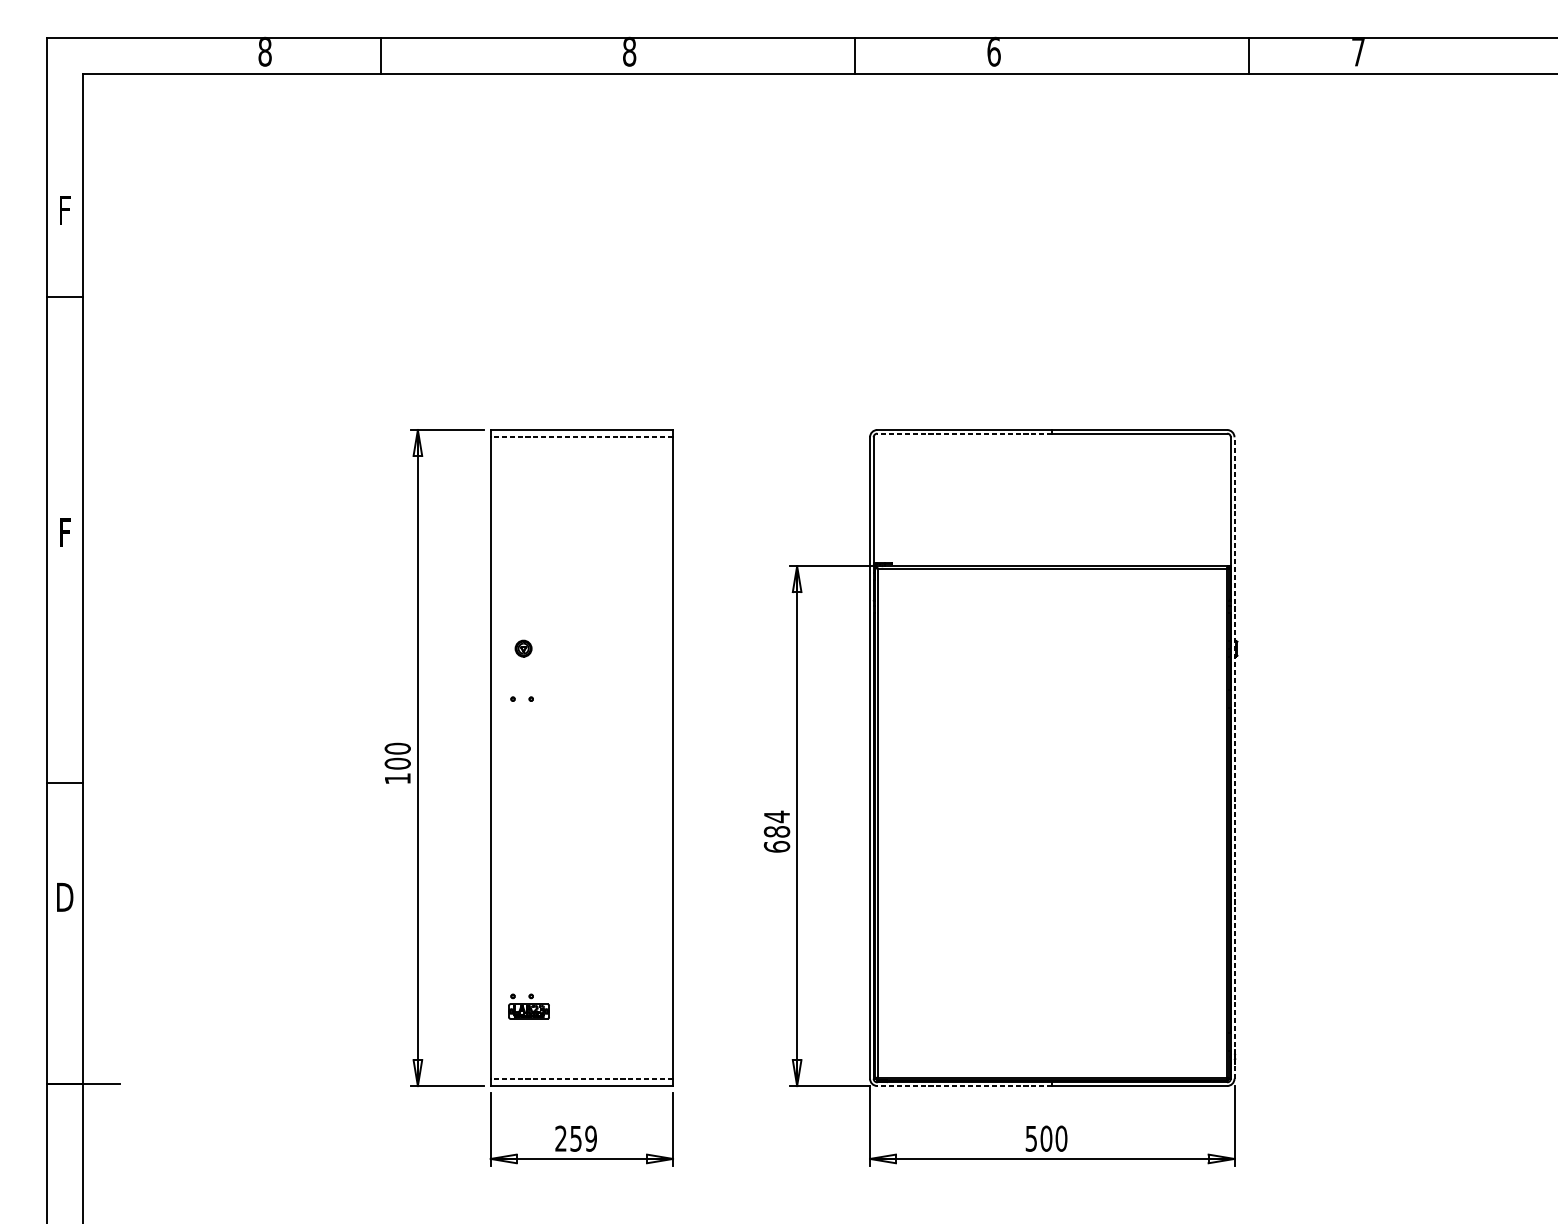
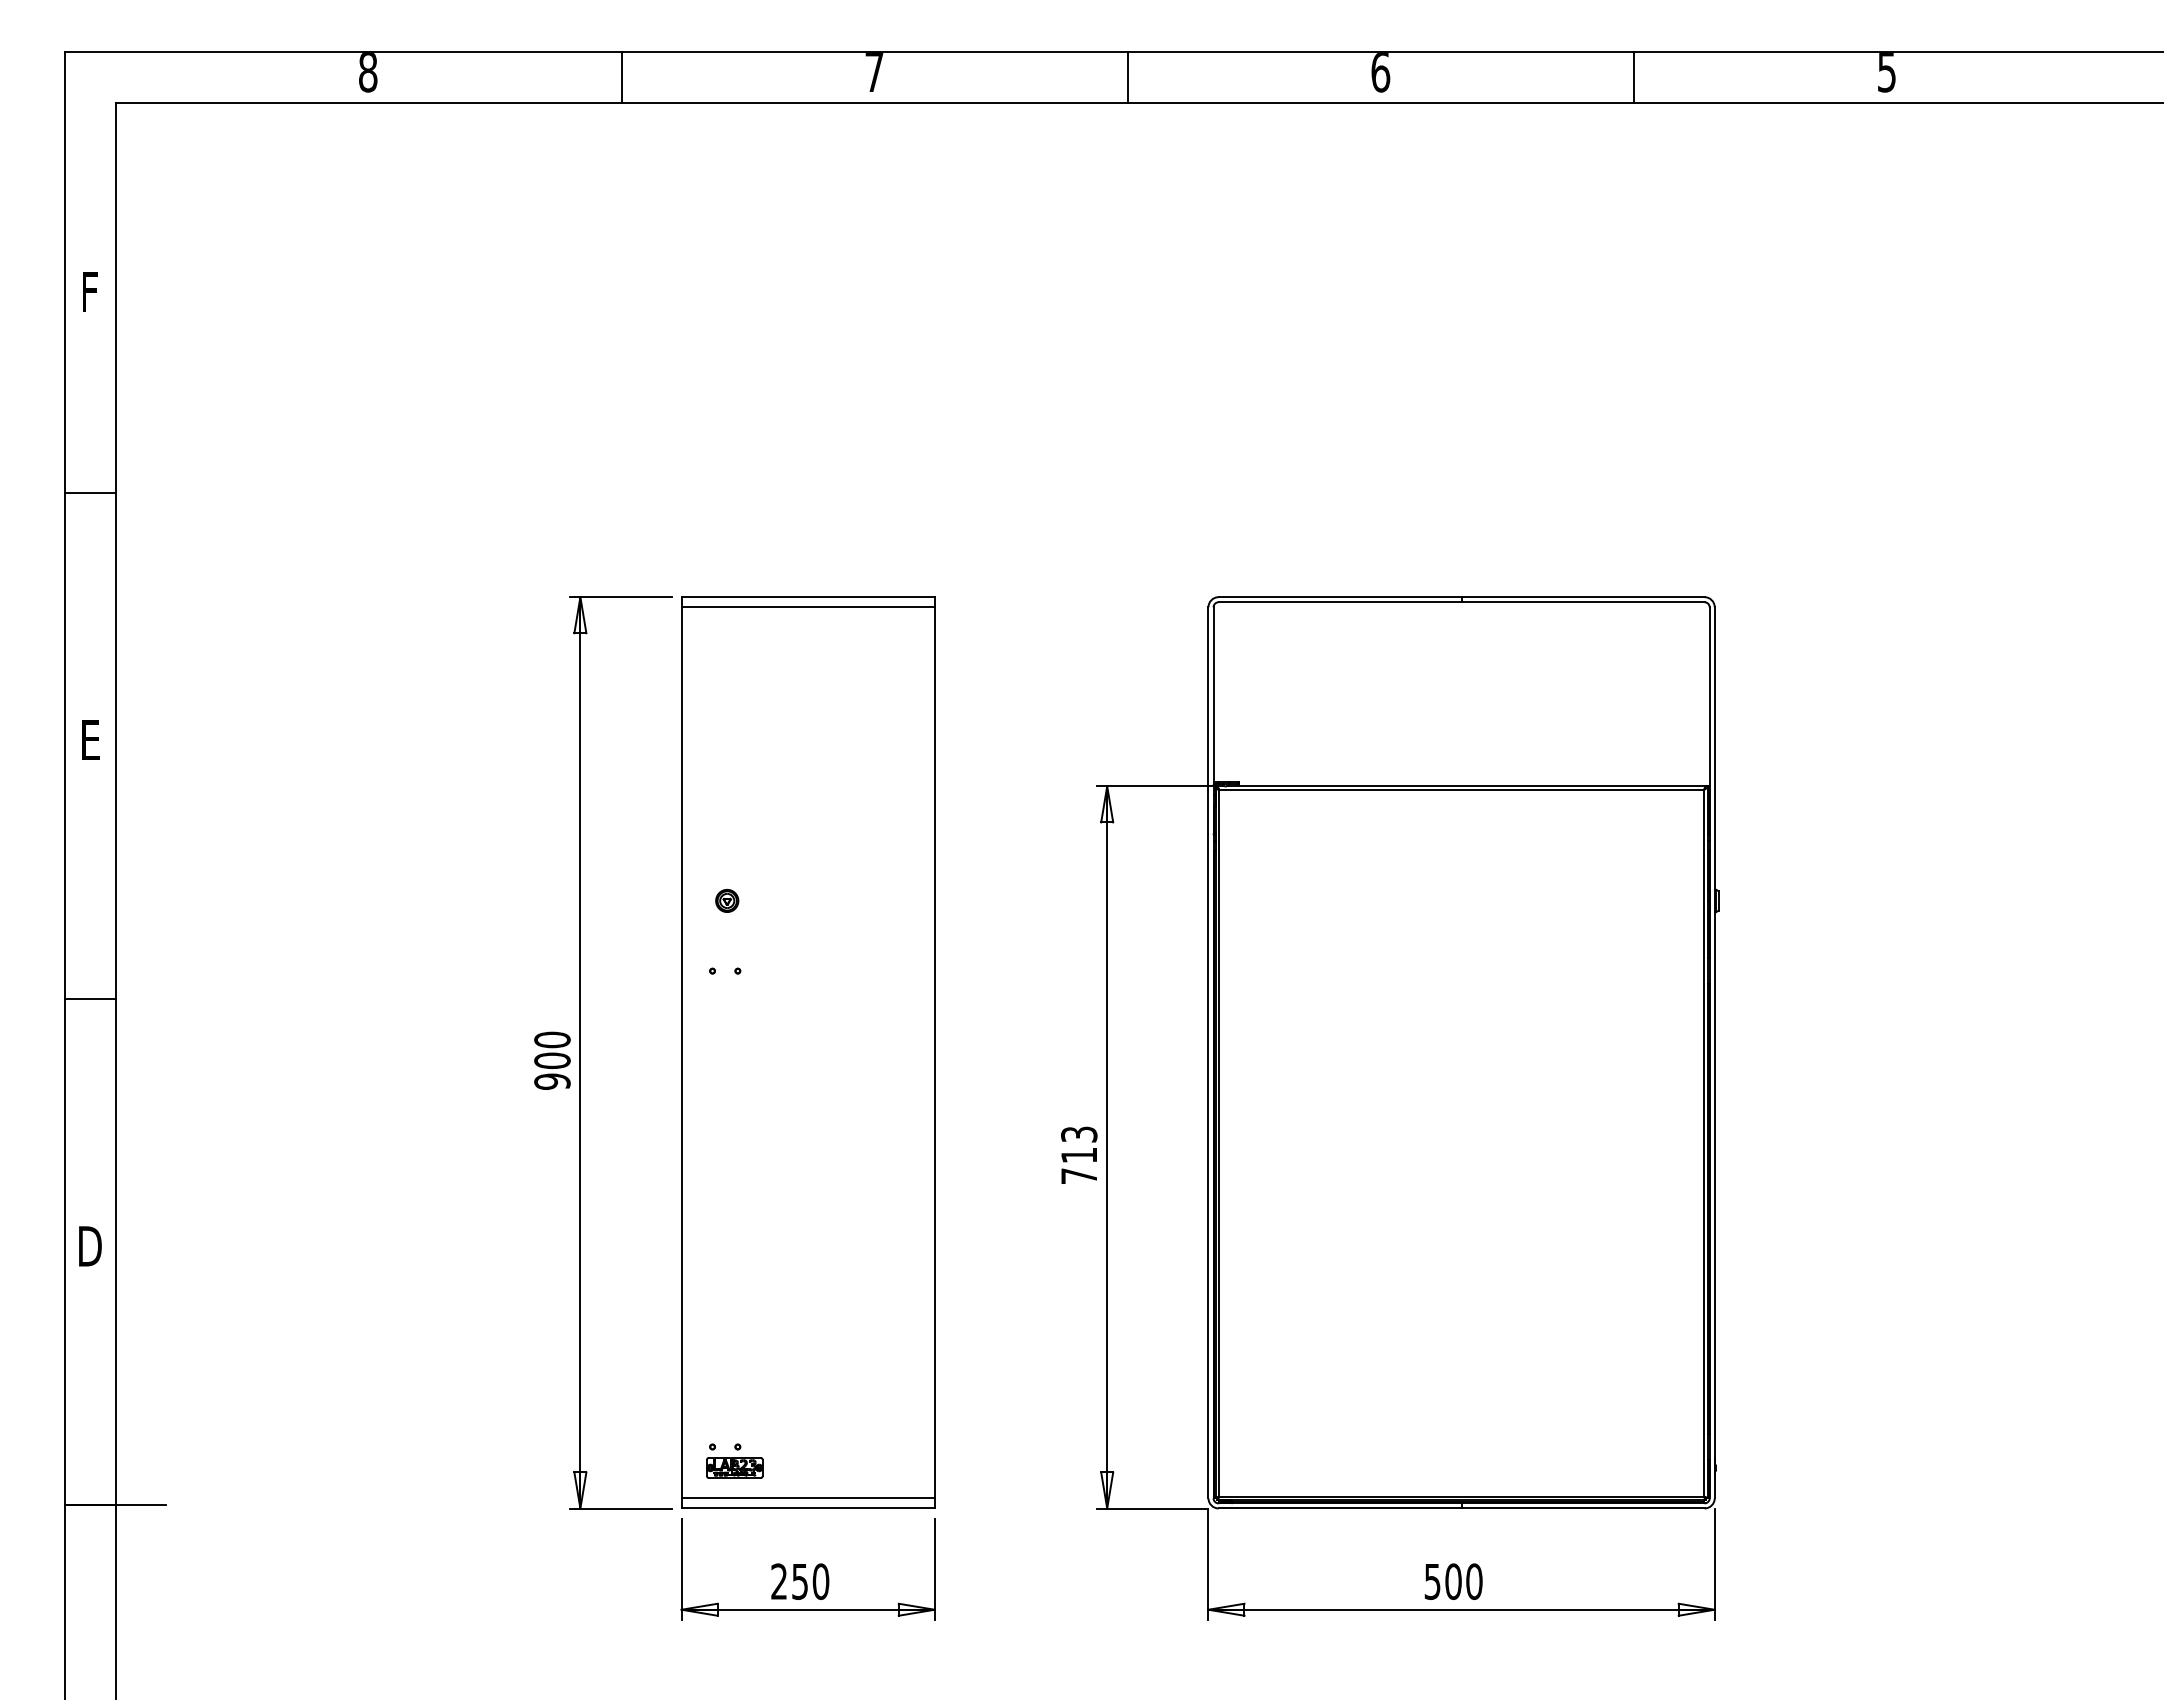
text: (629, 52) -> (874, 72), 8 -> 7
text: (1358, 52) -> (1886, 72), 7 -> 5
line: (381, 55) -> (621, 77), moved
line: (855, 55) -> (1128, 77), moved
line: (1248, 55) -> (1634, 77), moved
line: (64, 296) -> (89, 492), moved
line: (965, 433) -> (1340, 602), dashed -> solid
line: (582, 437) -> (808, 607), dashed -> solid
text: (65, 532) -> (90, 739), F -> E
line: (1234, 757) -> (1714, 1052), dashed -> solid
text: (397, 778) -> (552, 1081), 100 -> 900
line: (64, 782) -> (89, 999), moved
text: (777, 831) -> (1079, 1155), 684 -> 713
part: (528, 1006) -> (734, 1460), moved
line: (582, 1078) -> (808, 1498), dashed -> solid
line: (965, 1086) -> (1340, 1508), dashed -> solid
text: (590, 1138) -> (820, 1581), 259 -> 250

